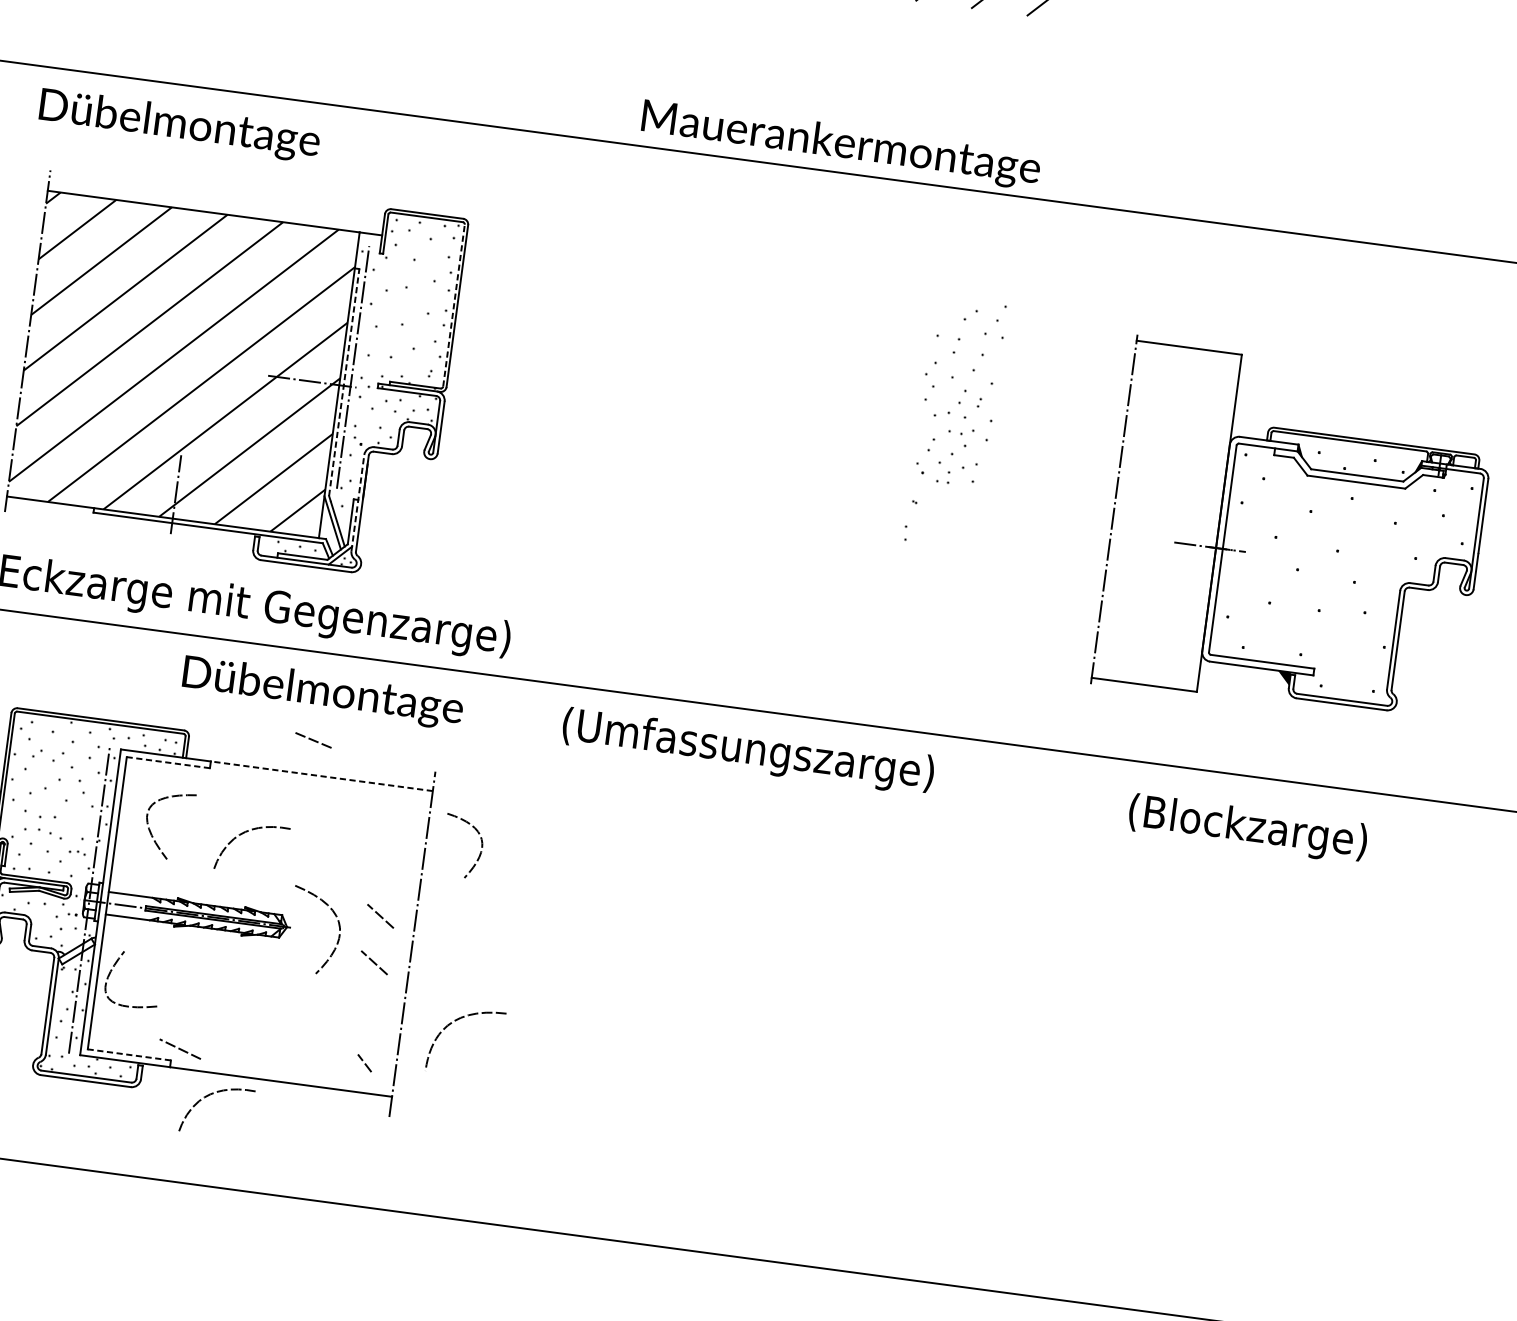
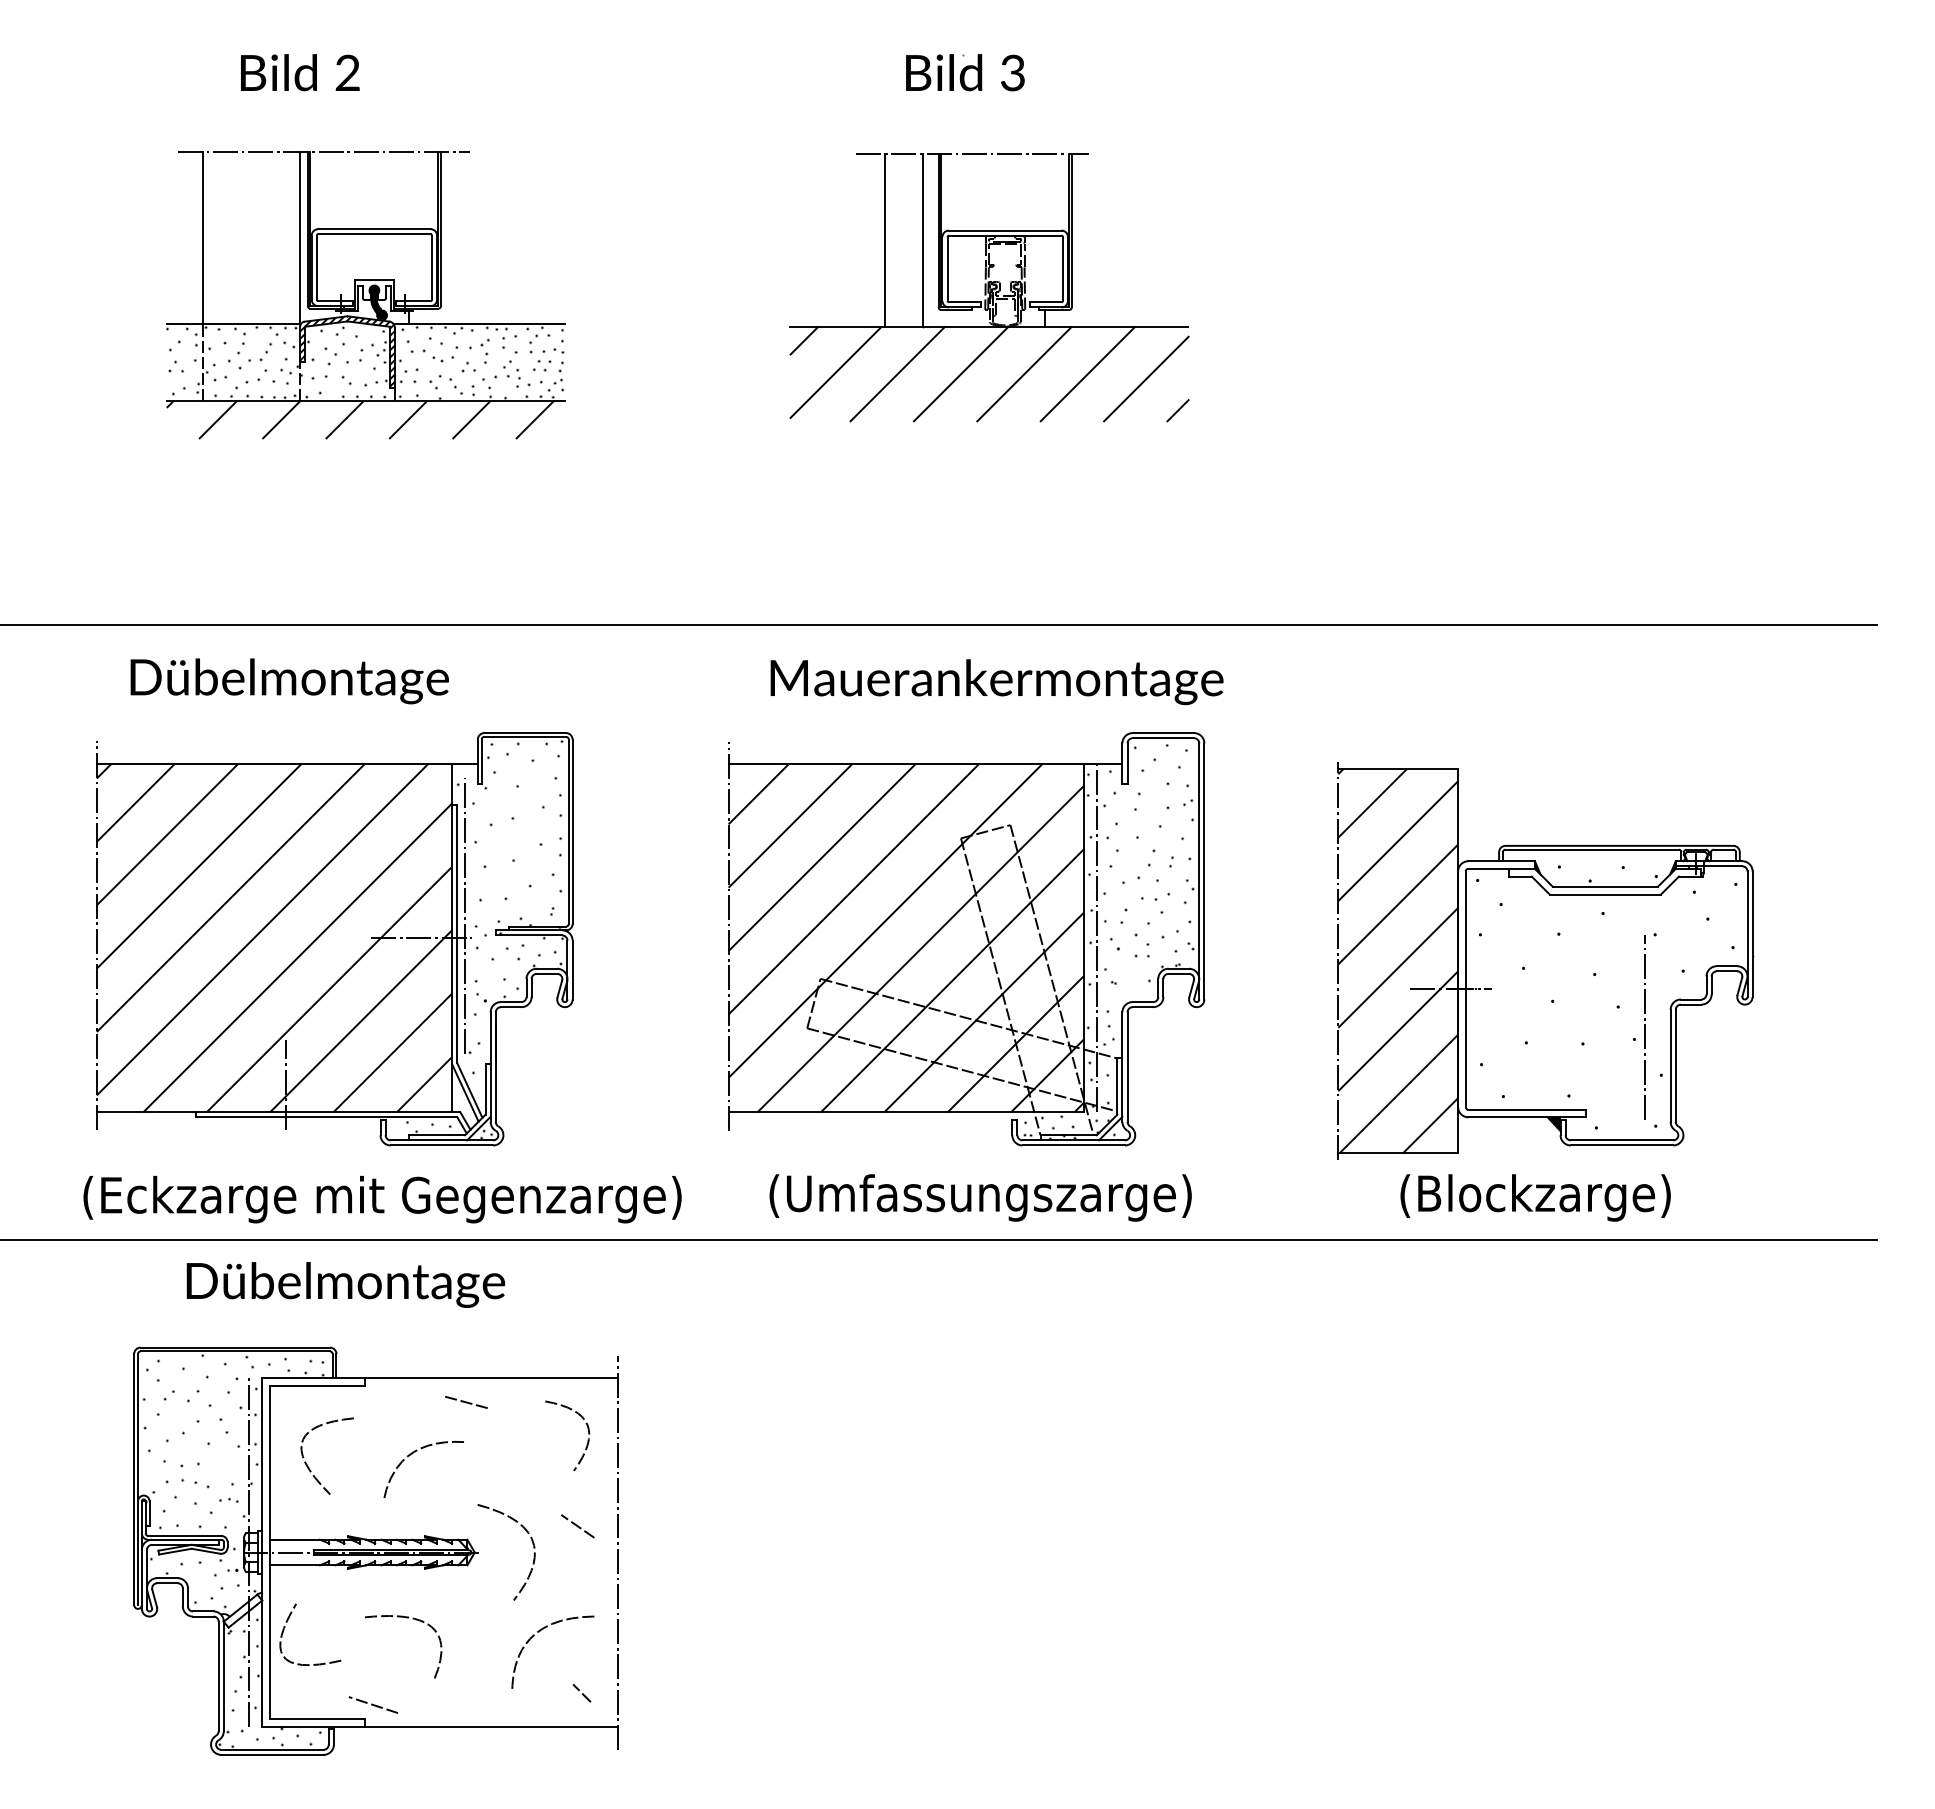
text: (179, 125) -> (289, 681), moved
text: (840, 145) -> (996, 682), moved
line: (453, 305) -> (568, 831), dashed -> solid
line: (344, 381) -> (457, 933), dashed -> solid
part: (790, 446) -> (966, 939), added
line: (357, 503) -> (490, 1067), dashed -> solid
hatch: (1167, 516) -> (1398, 961), added
line: (1376, 602) -> (1645, 1026), added
text: (322, 692) -> (345, 1284), moved
line: (313, 740) -> (466, 1402), moved
text: (748, 751) -> (980, 1197), moved
line: (167, 762) -> (316, 1386), dashed -> solid
line: (321, 776) -> (490, 1378), dashed -> solid
text: (1247, 828) -> (1535, 1197), moved
curve: (479, 852) -> (587, 1440), moved
line: (374, 962) -> (577, 1579), removed
curve: (219, 977) -> (406, 1618), added
curve: (456, 1021) -> (539, 1632), moved
line: (128, 1055) -> (316, 1719), dashed -> solid
curve: (208, 1096) -> (412, 1753), removed

